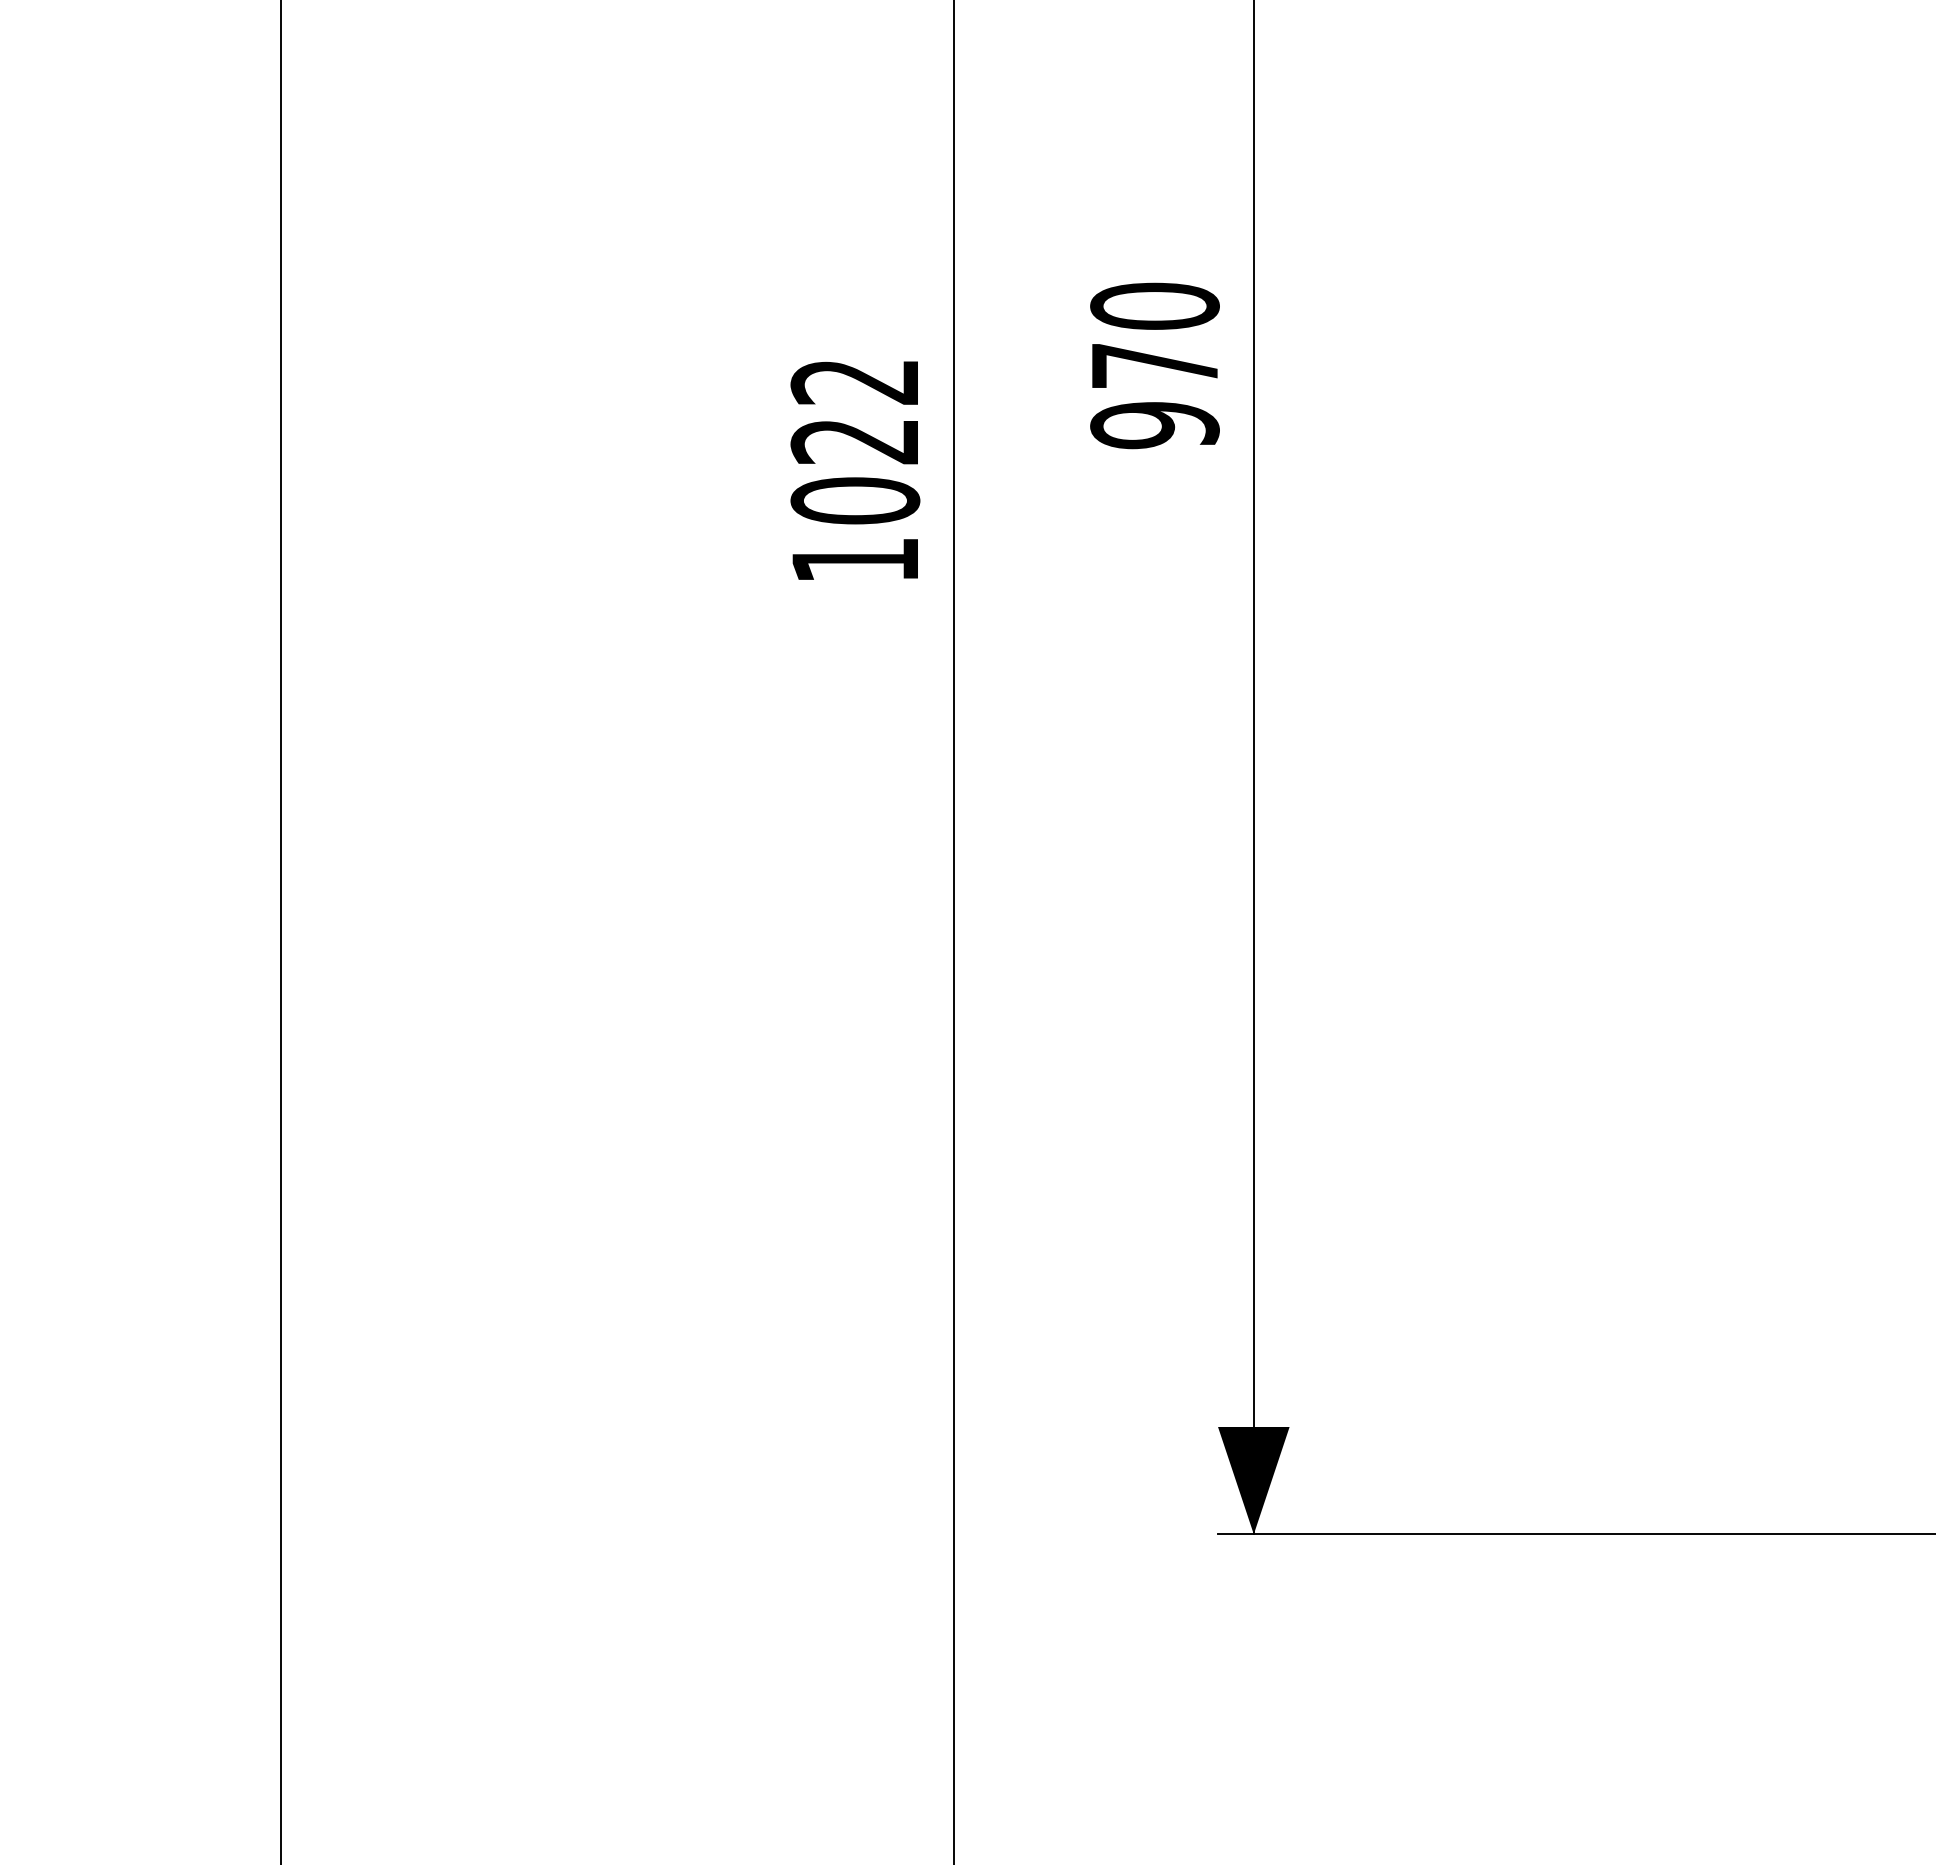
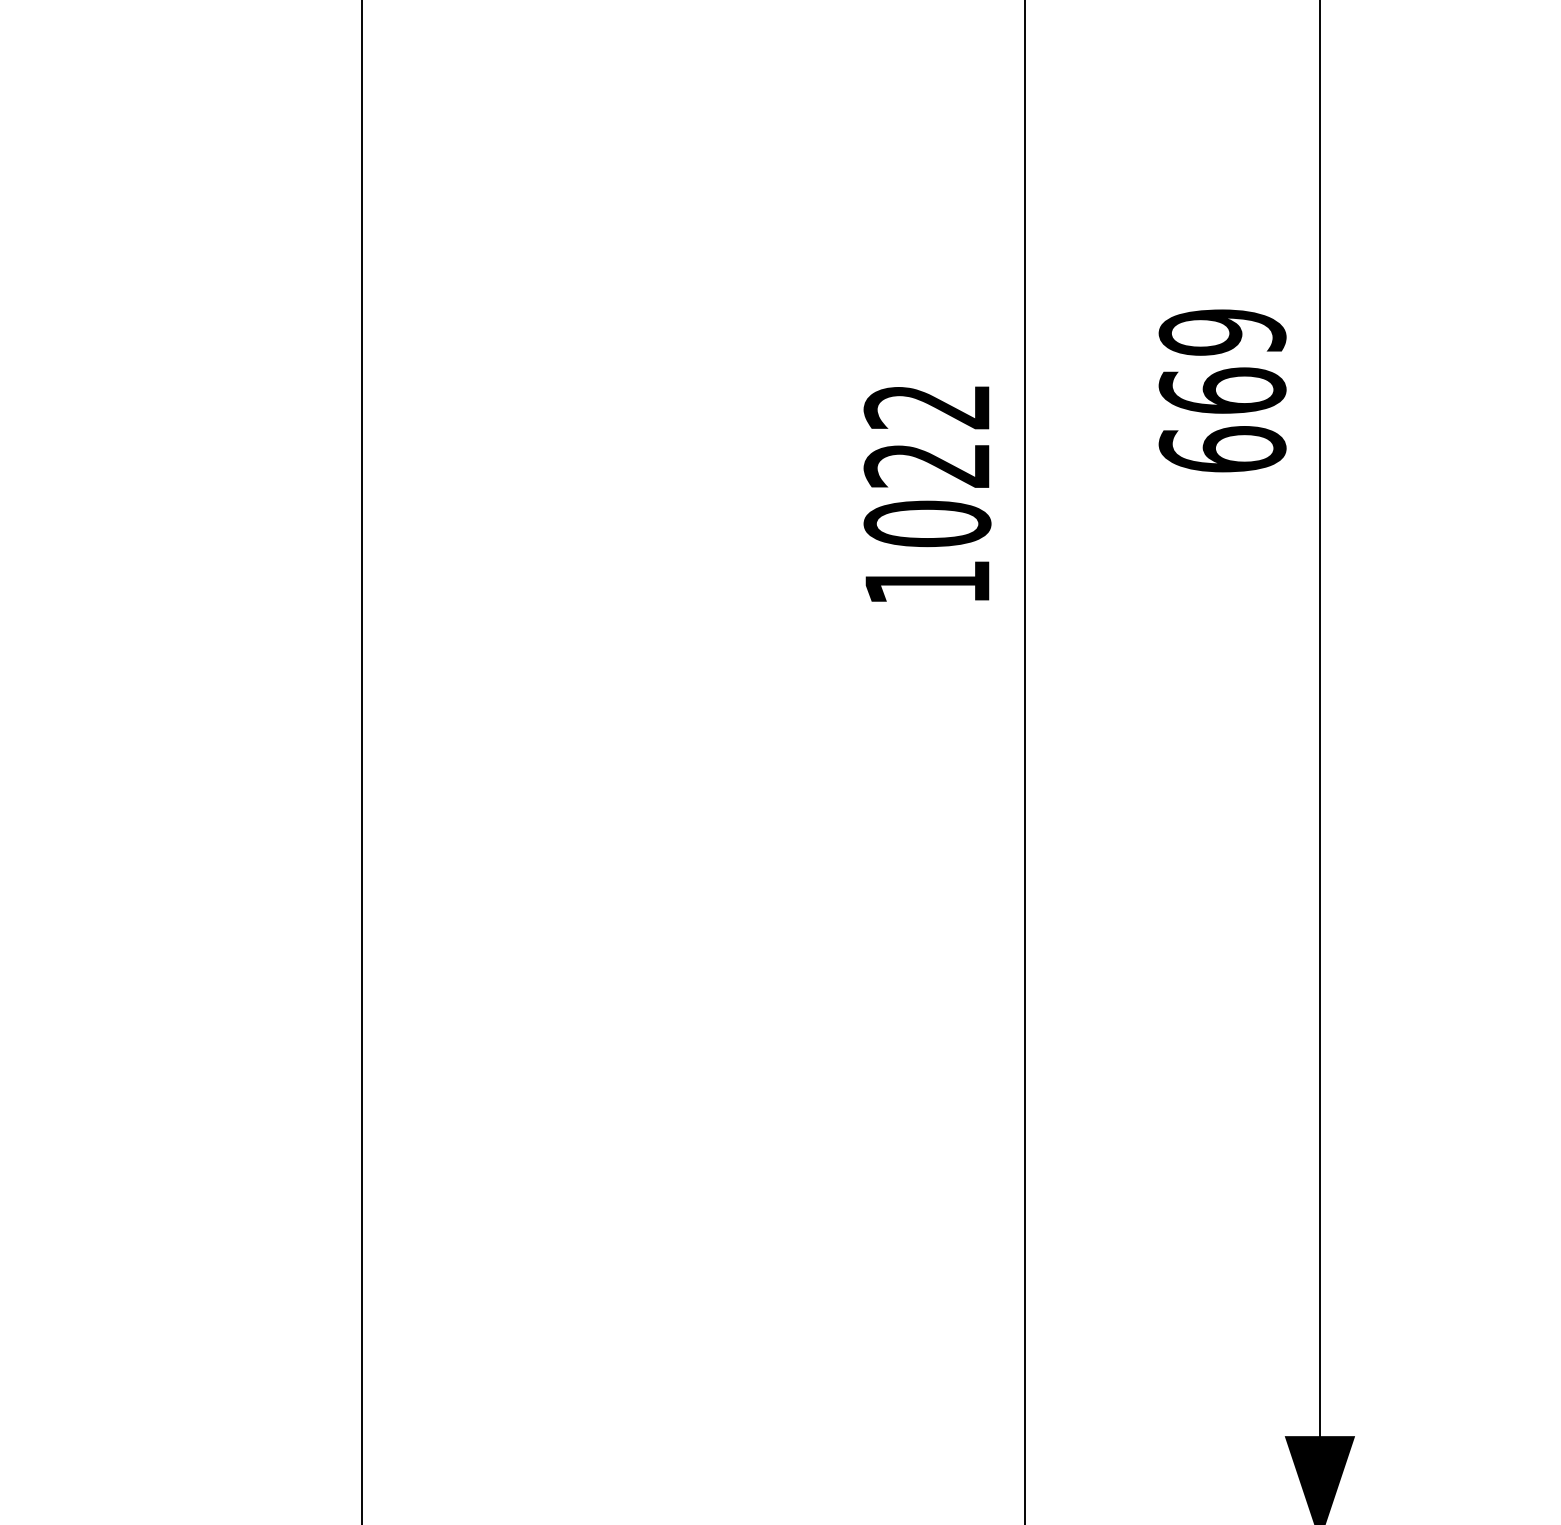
text: (1154, 365) -> (1222, 390), 970 -> 669

